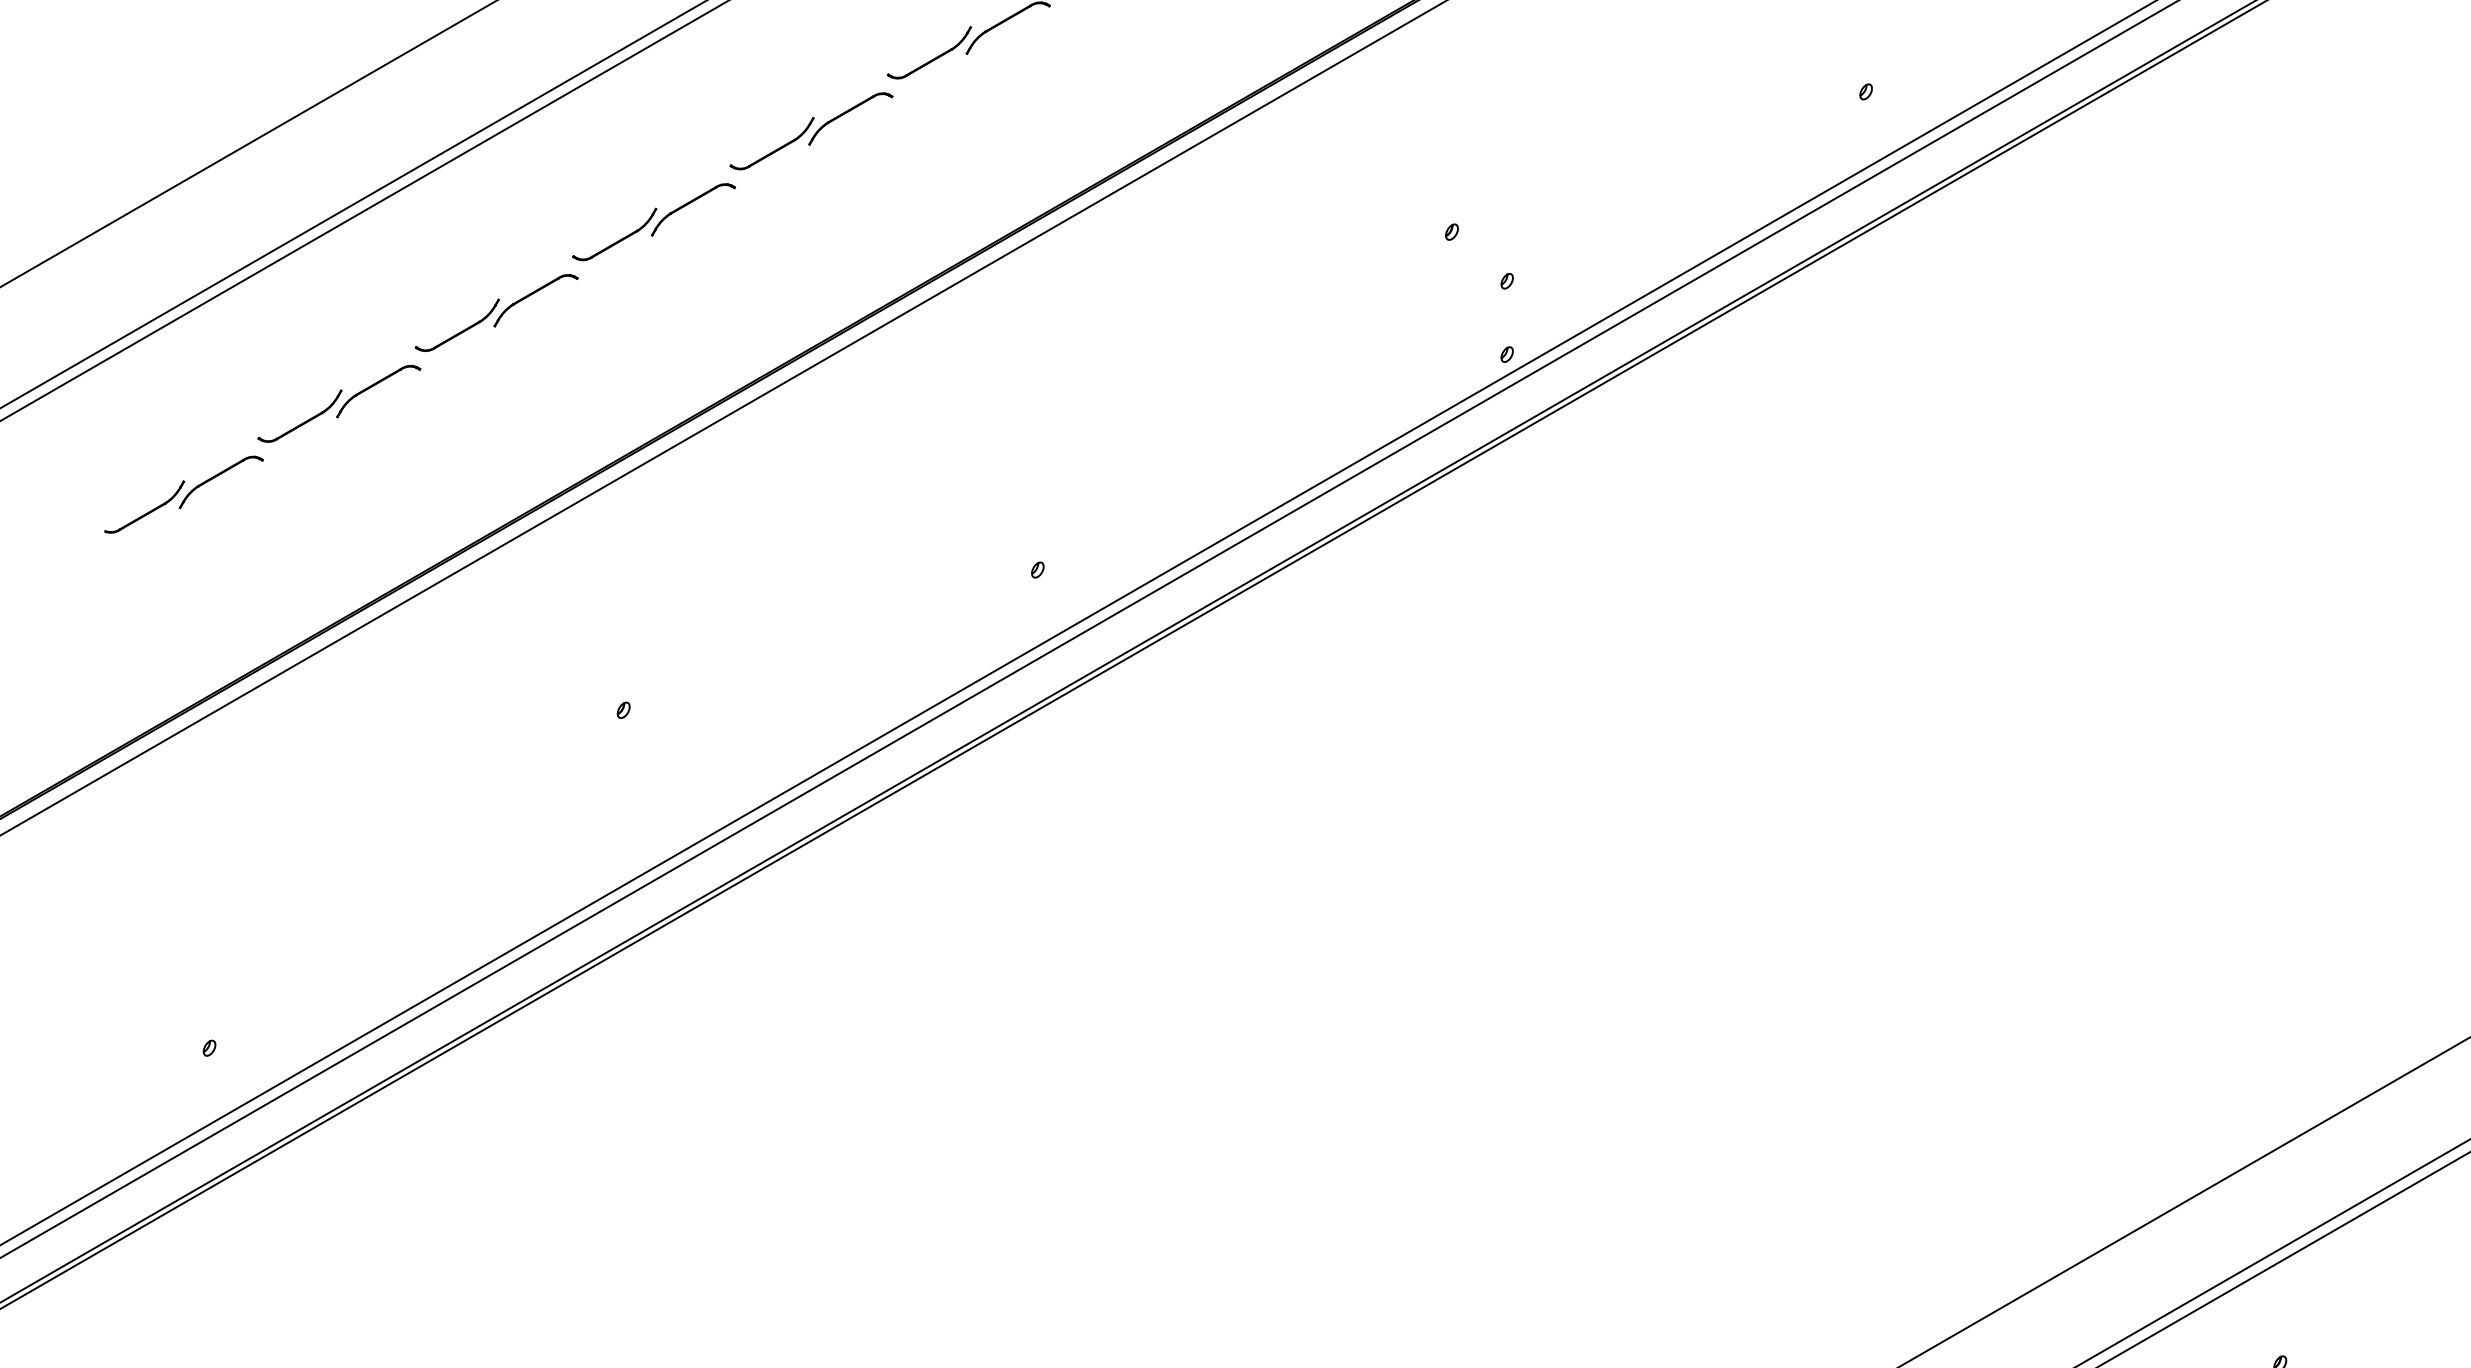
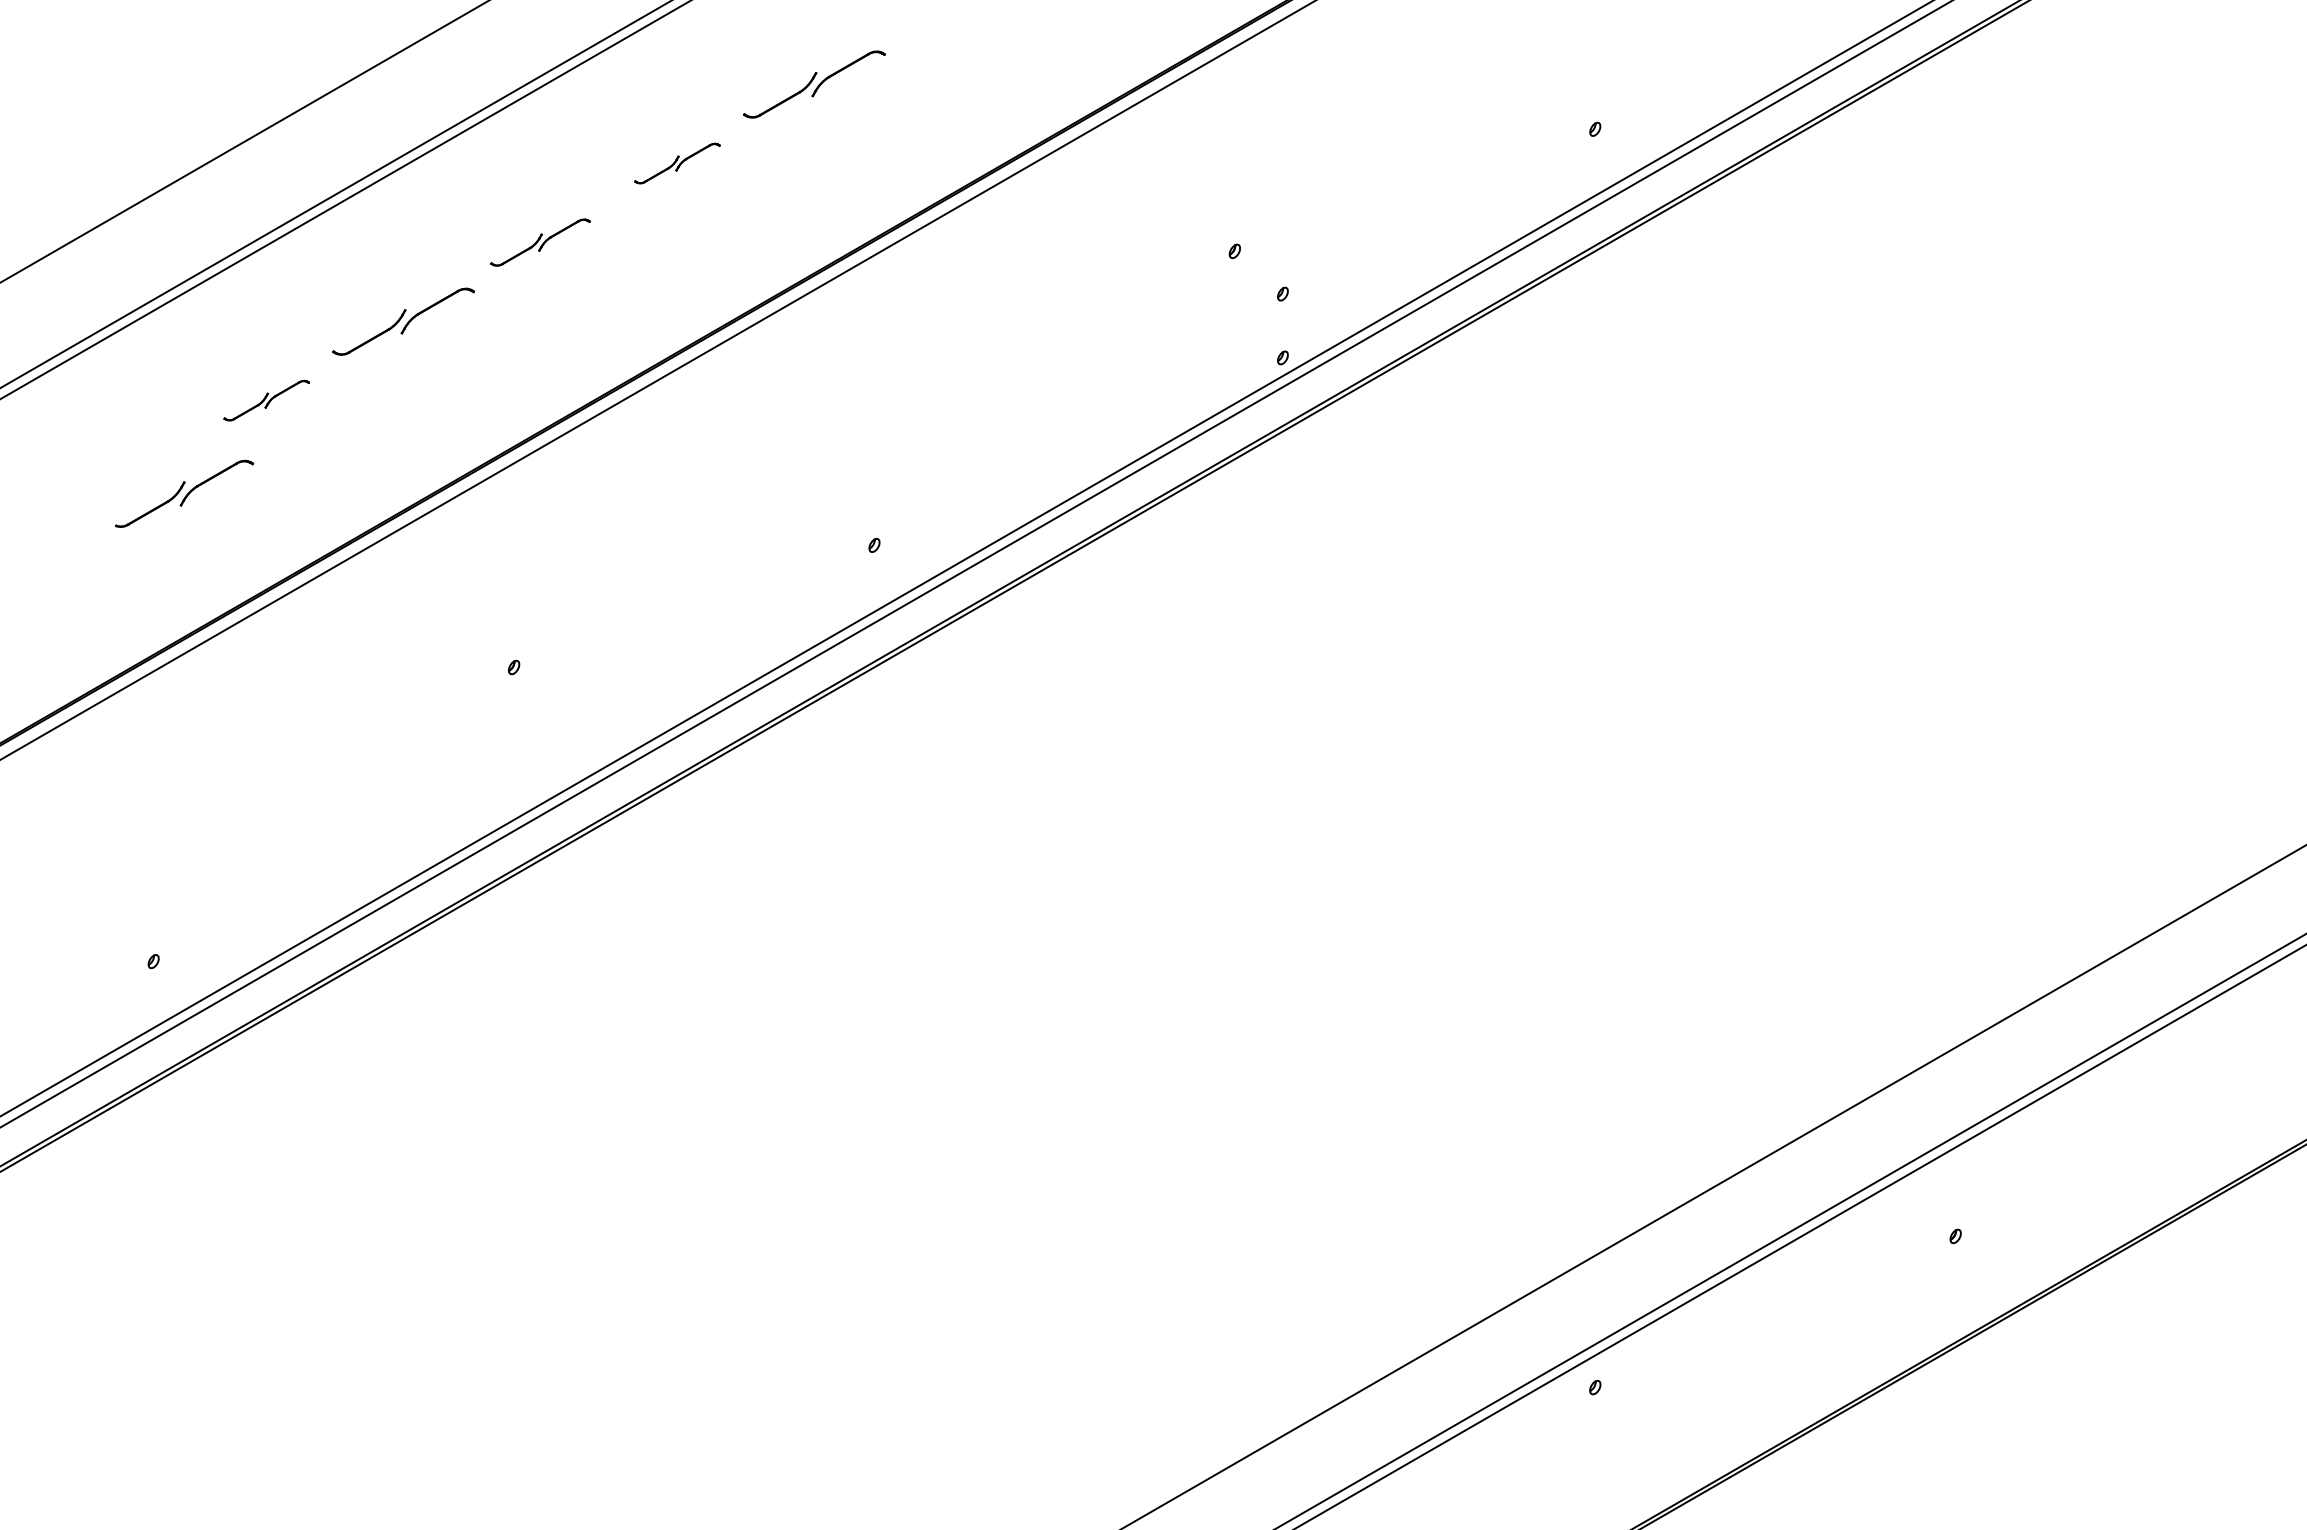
part: (811, 131) -> (677, 163), size x0.6
part: (654, 221) -> (540, 242), size x0.7
part: (339, 403) -> (266, 400), size x0.6
part: (184, 494) -> (184, 493), moved

